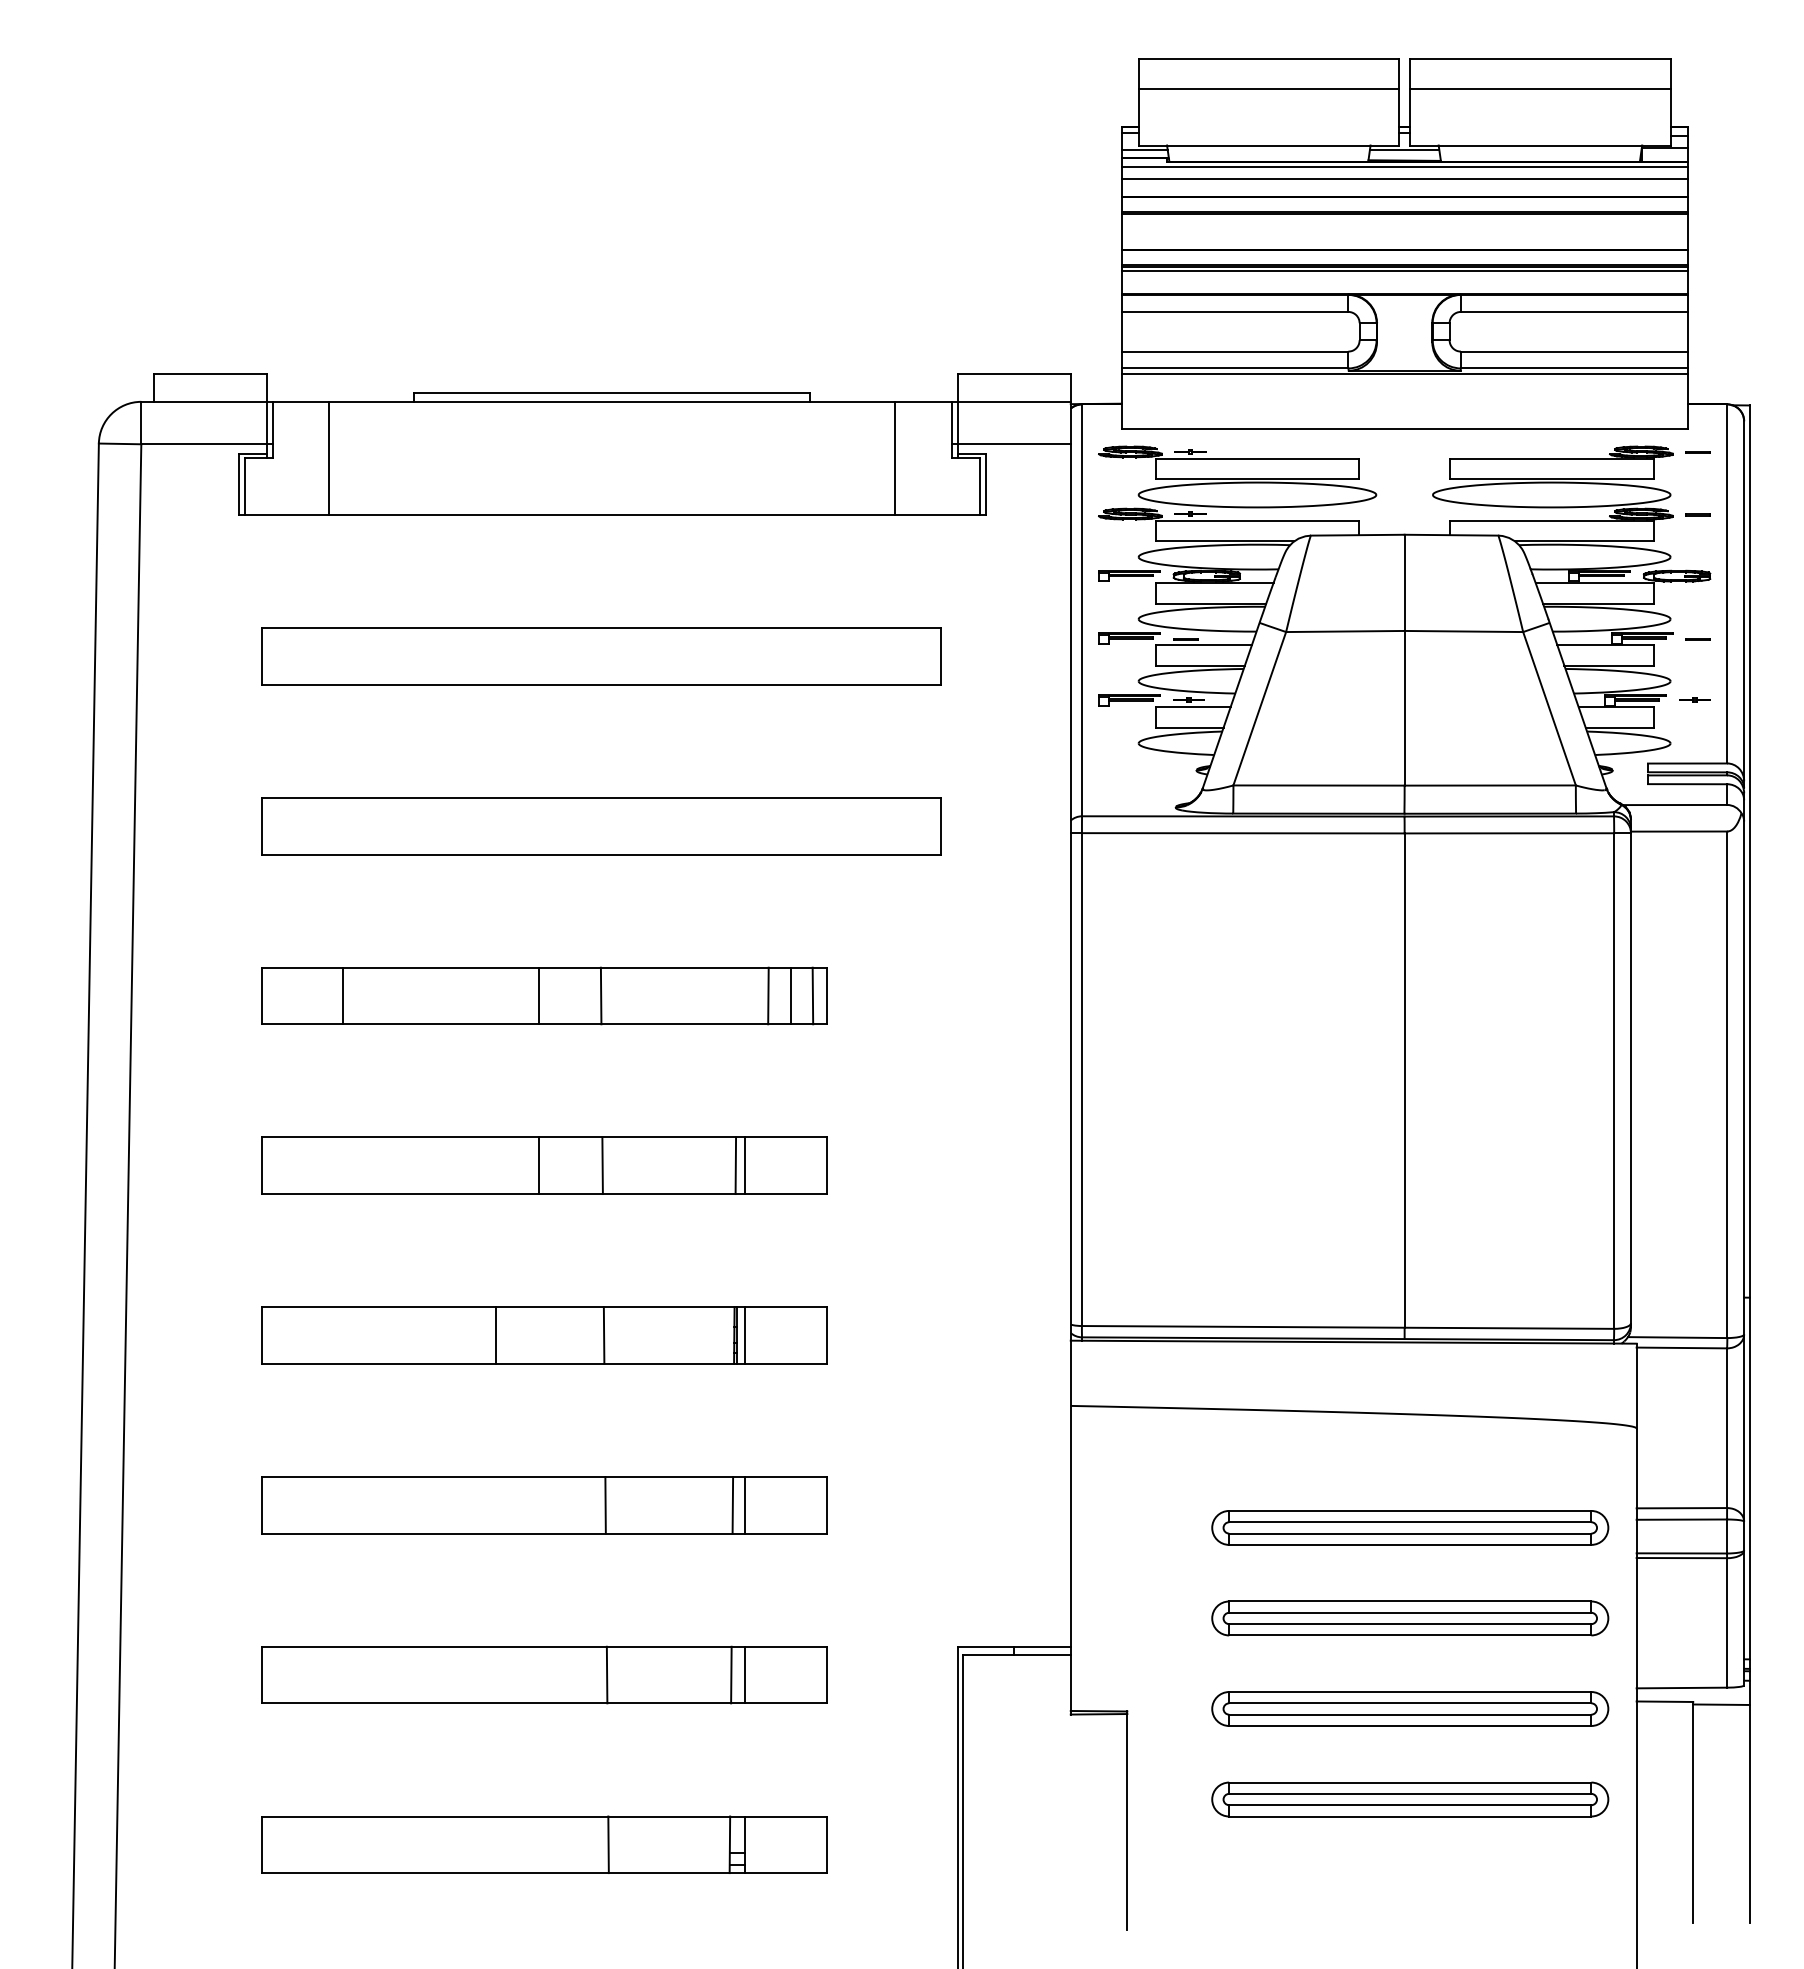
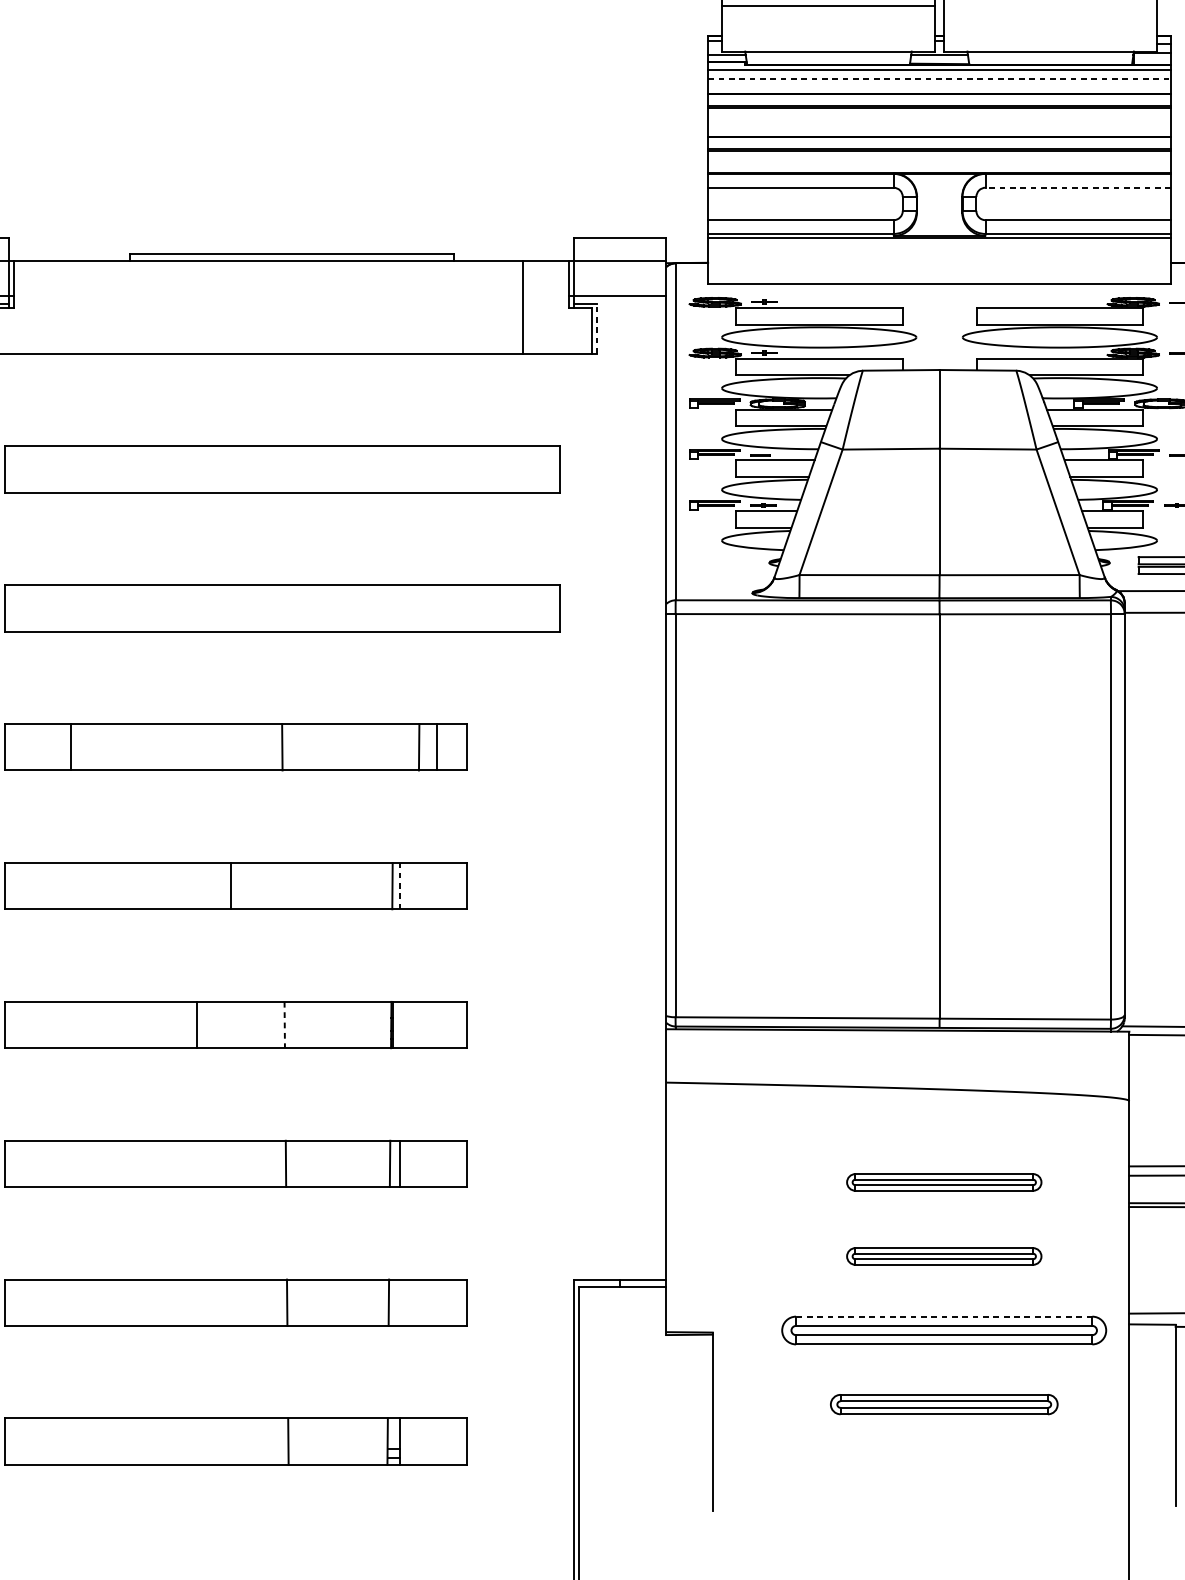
line: (1540, 89) -> (1050, 5), removed
line: (1404, 178) -> (939, 78), solid -> dashed
line: (1404, 271) -> (939, 154), removed
line: (1573, 311) -> (1077, 187), solid -> dashed
line: (329, 458) -> (60, 307), removed
line: (985, 484) -> (596, 328), solid -> dashed
line: (538, 995) -> (231, 746), removed
line: (812, 995) -> (455, 746), removed
line: (602, 1165) -> (283, 885), removed
line: (745, 1165) -> (400, 885), solid -> dashed
line: (745, 1335) -> (400, 1025), removed
line: (604, 1336) -> (285, 1025), solid -> dashed
part: (1410, 1527) -> (944, 1182), size x0.6
part: (1410, 1618) -> (944, 1256), size x0.6
line: (745, 1674) -> (400, 1302), removed
line: (1409, 1692) -> (943, 1317), solid -> dashed
part: (1410, 1799) -> (944, 1404), size x0.7

